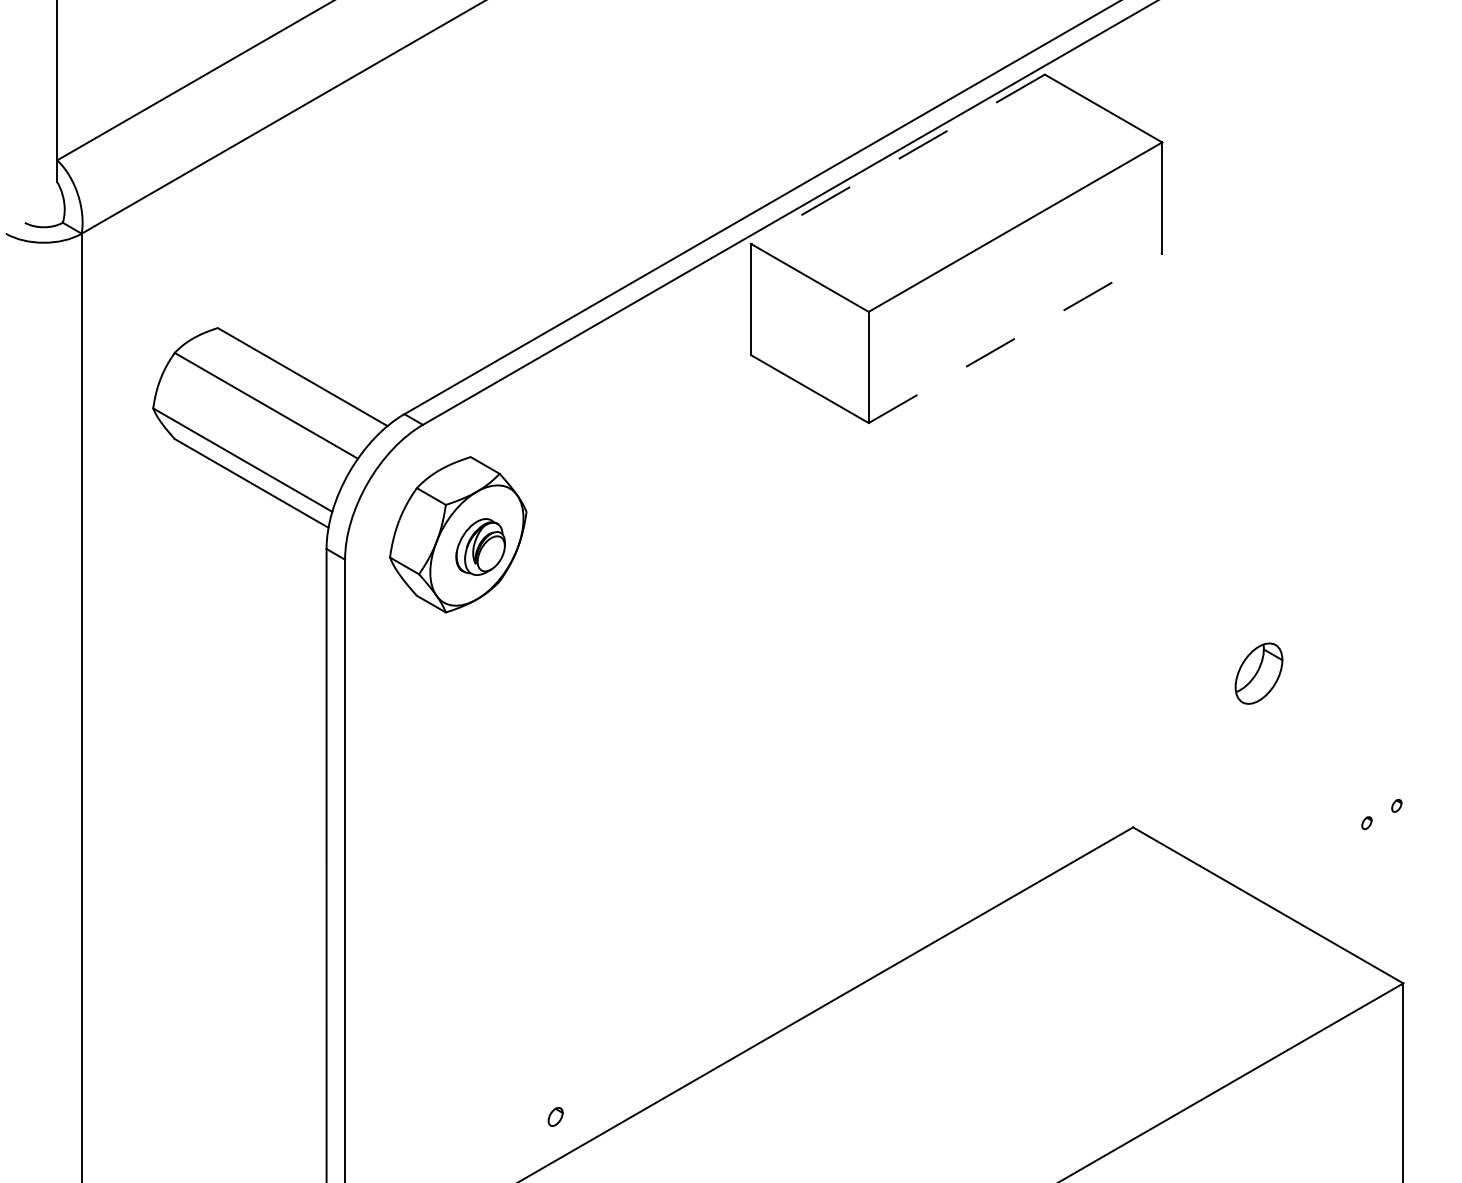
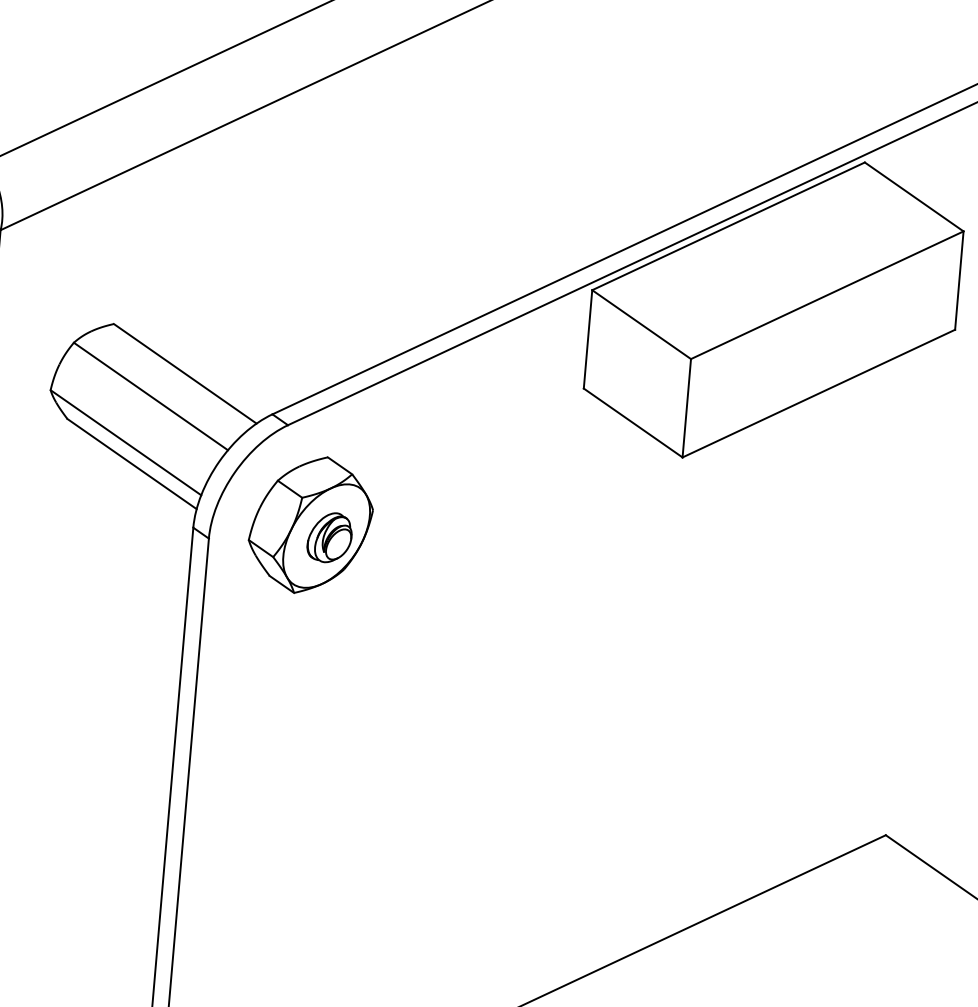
line: (898, 159) -> (728, 226), dashed -> solid
line: (1015, 338) -> (818, 393), dashed -> solid

